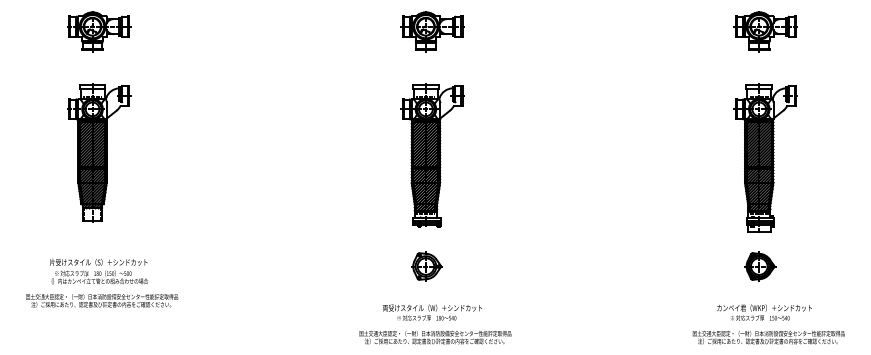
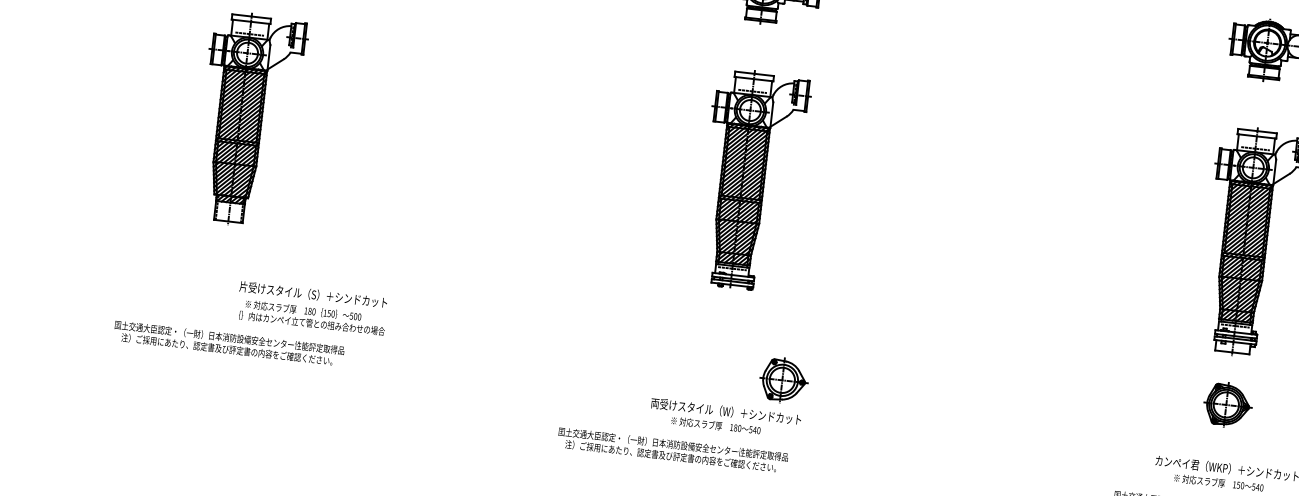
part: (426, 266) -> (783, 380), moved
text: (98, 271) -> (311, 308), moved
text: (435, 337) -> (672, 450), moved

